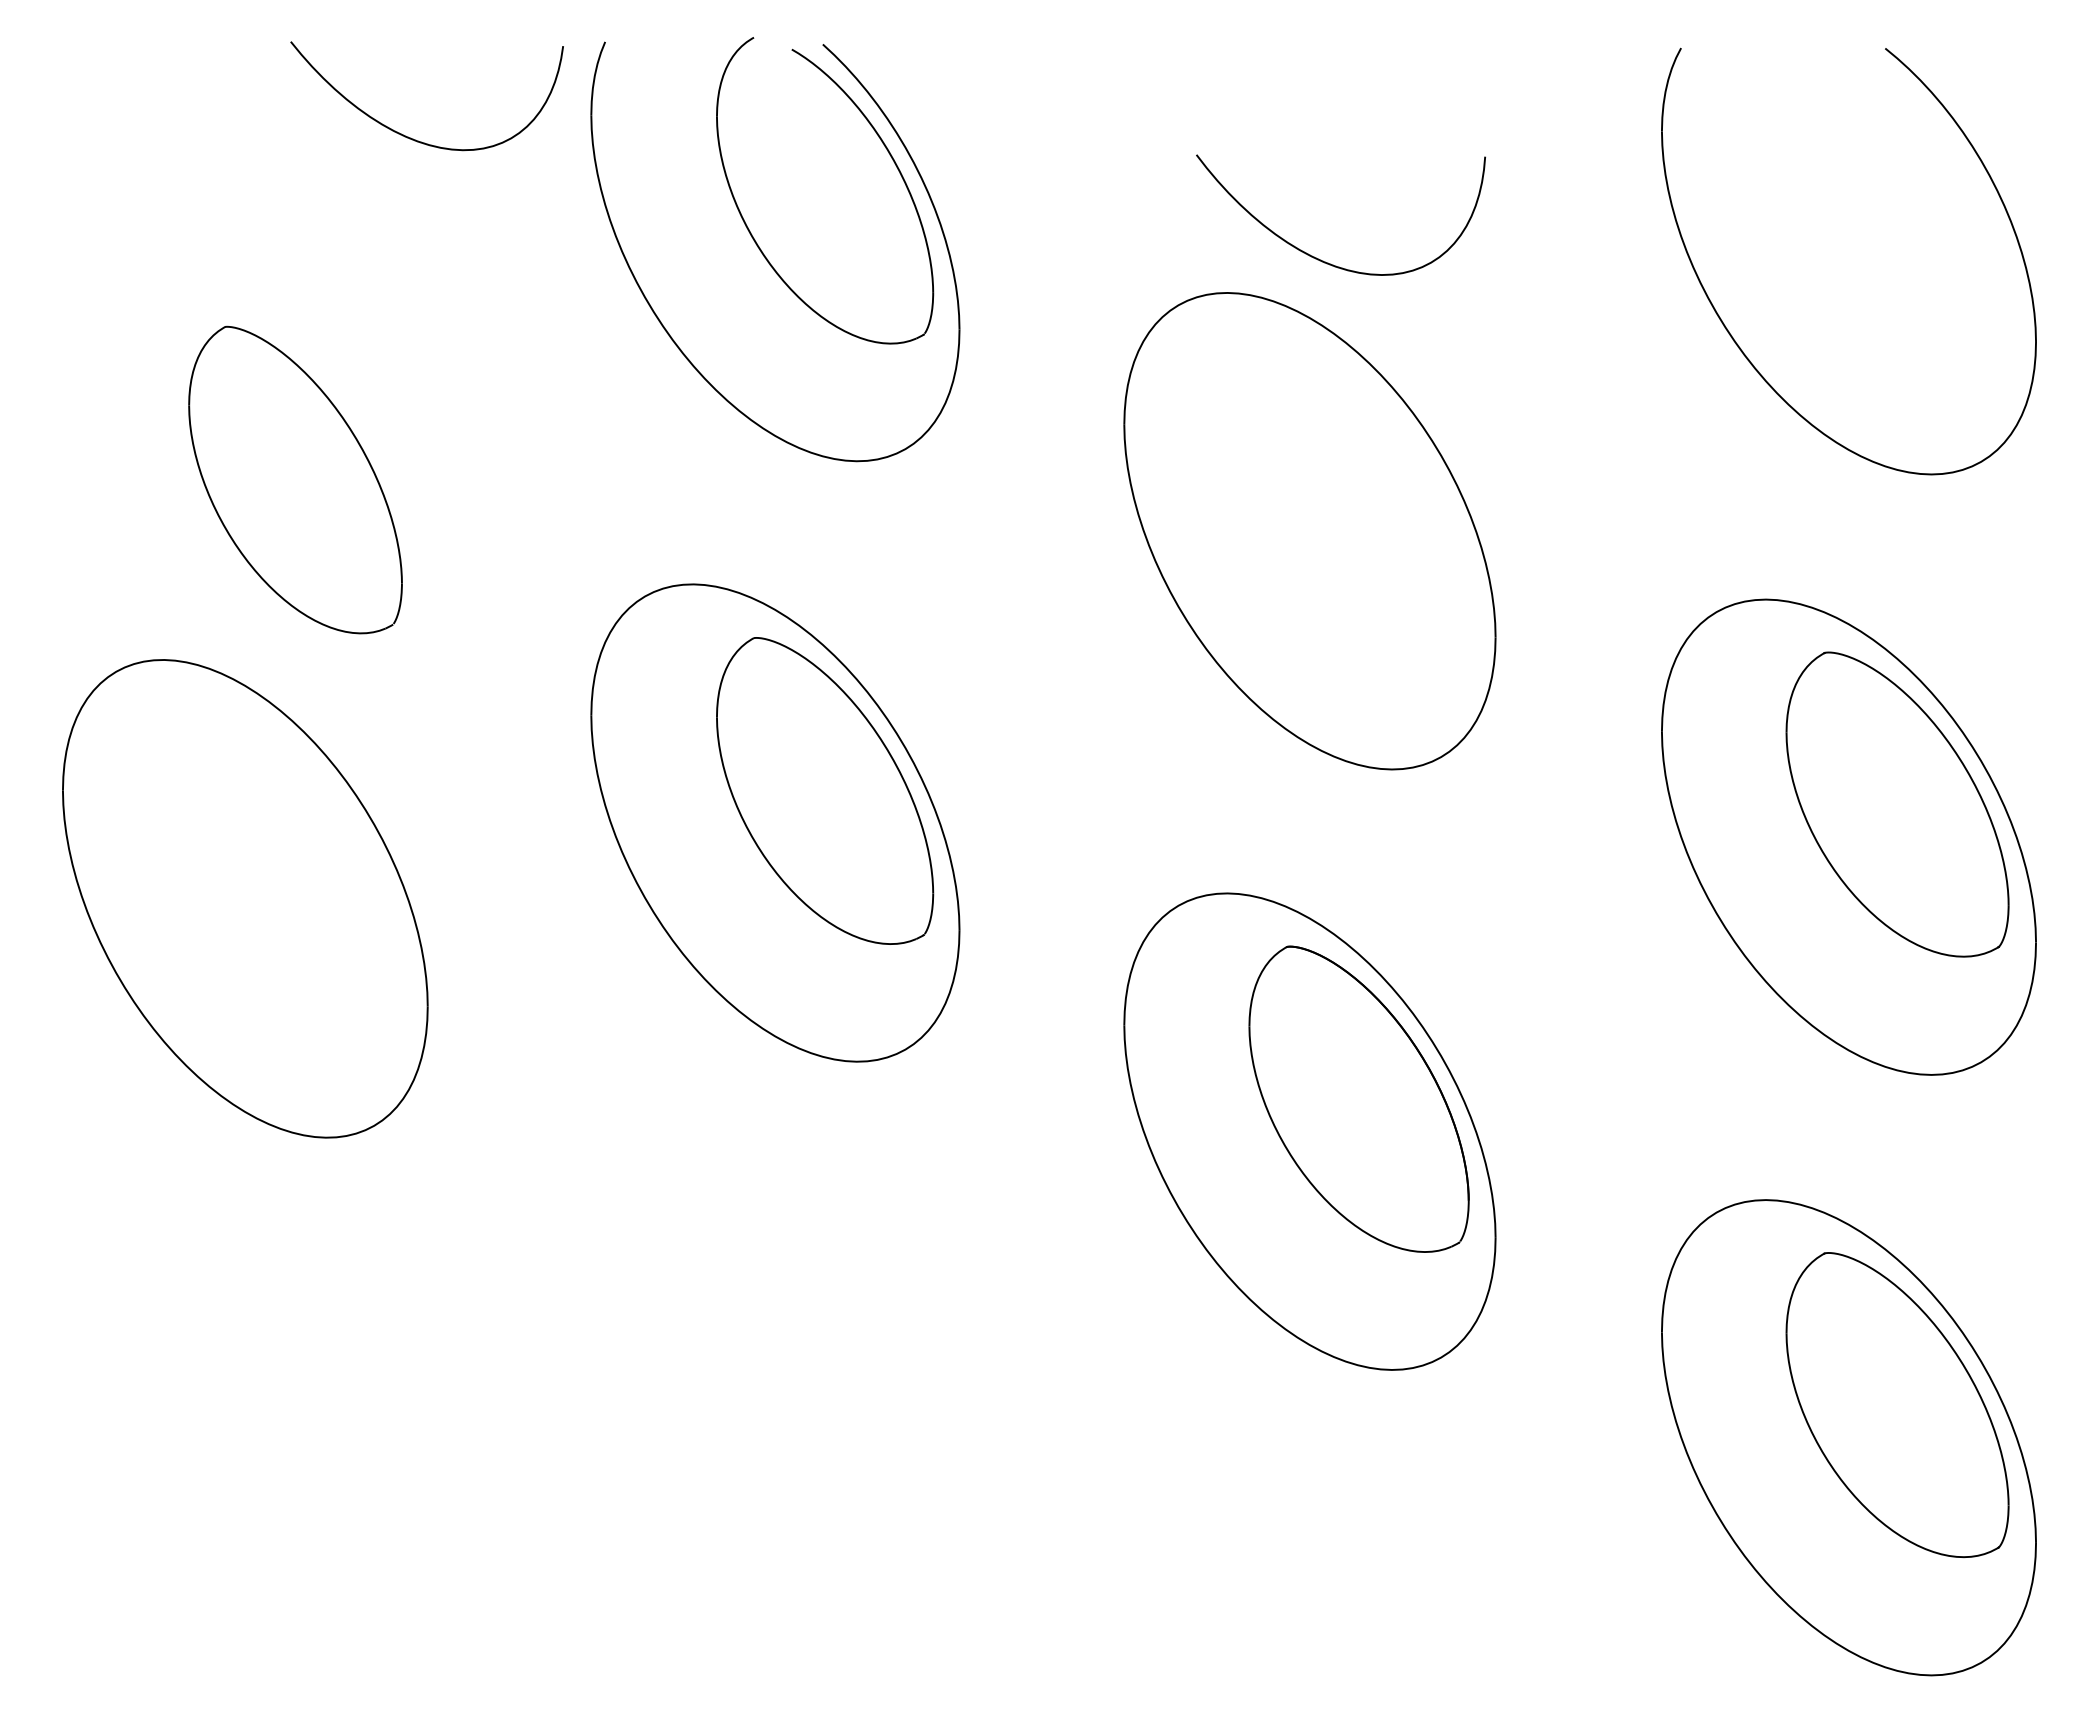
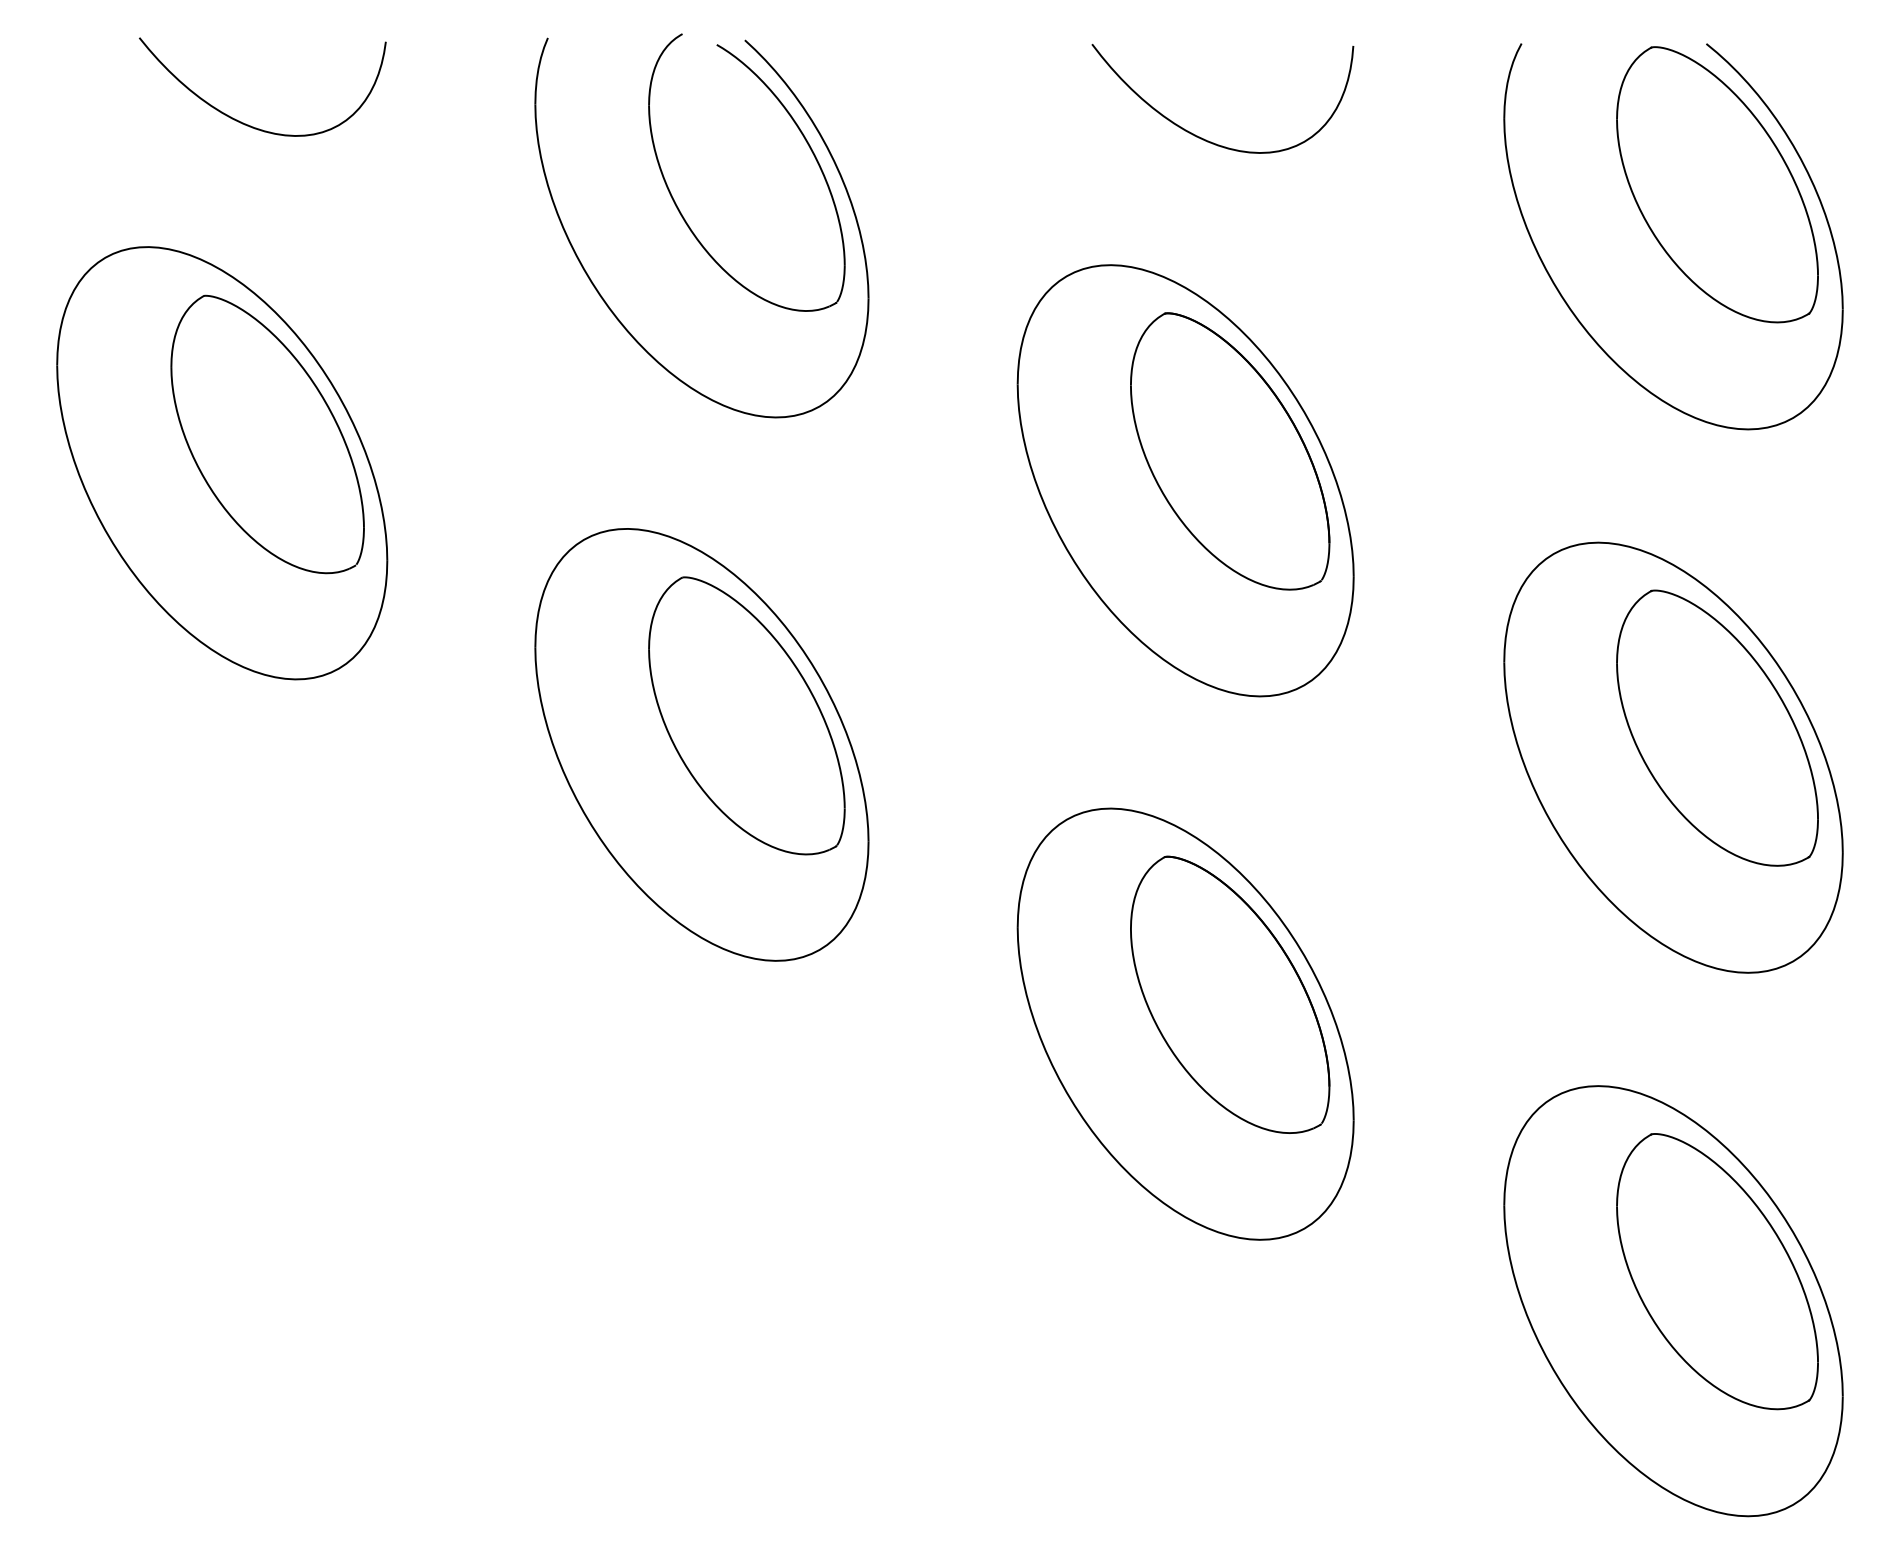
curve: (408, 136) -> (245, 123), moved
part: (1897, 204) -> (1717, 185), added
curve: (1323, 260) -> (1207, 139), moved
part: (1358, 498) -> (1229, 451), added
part: (245, 898) -> (222, 462), moved

